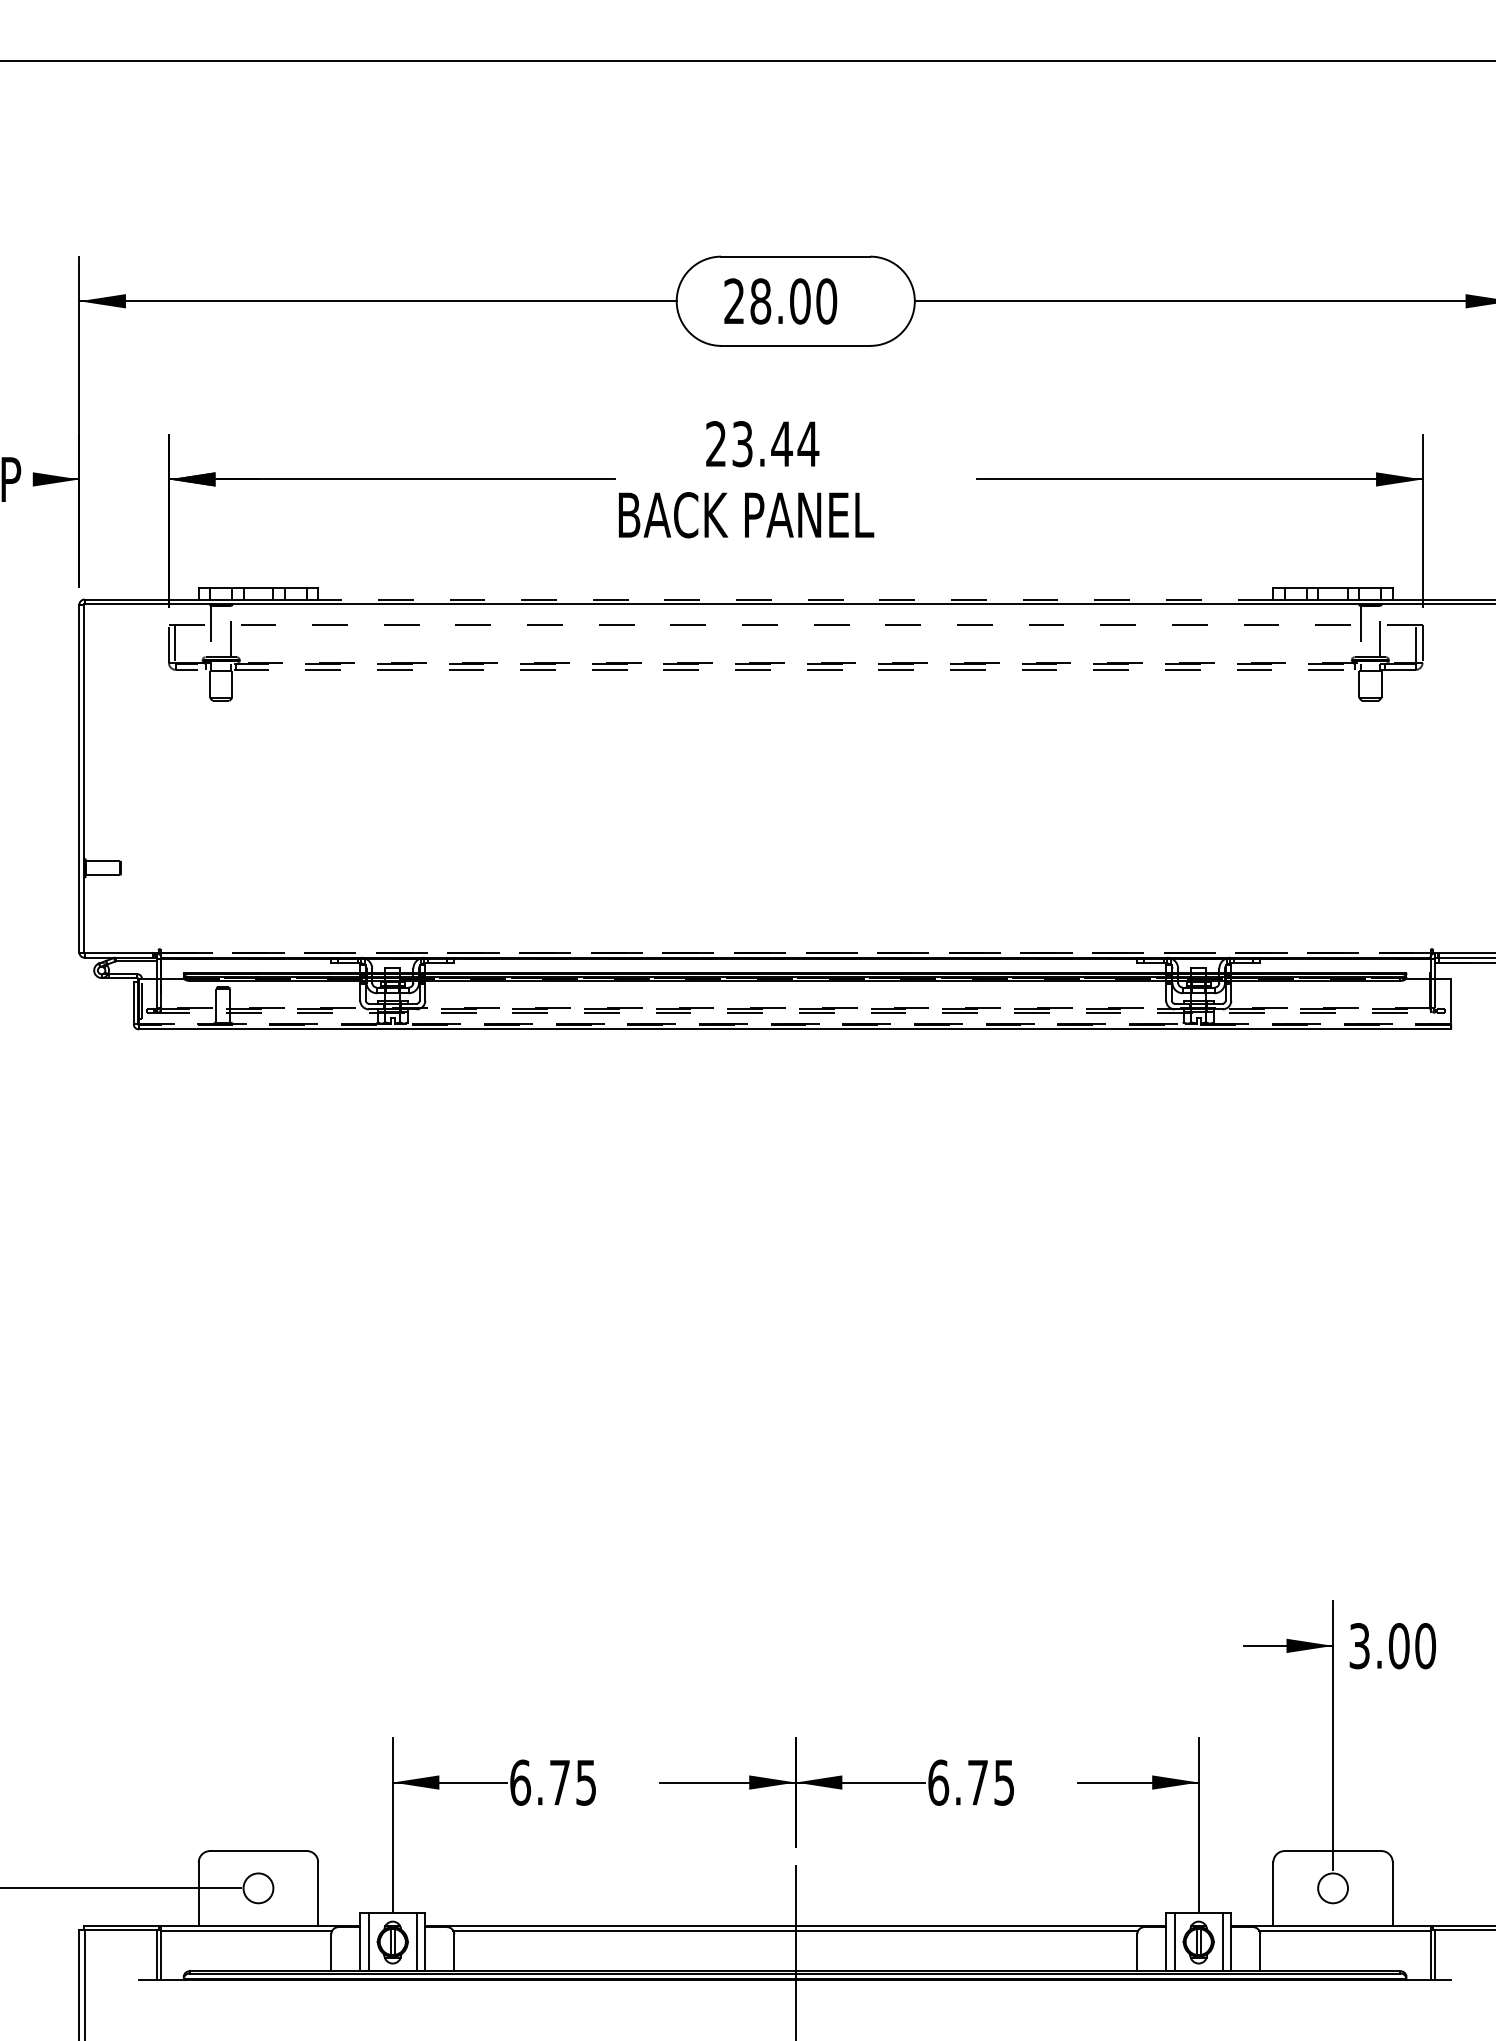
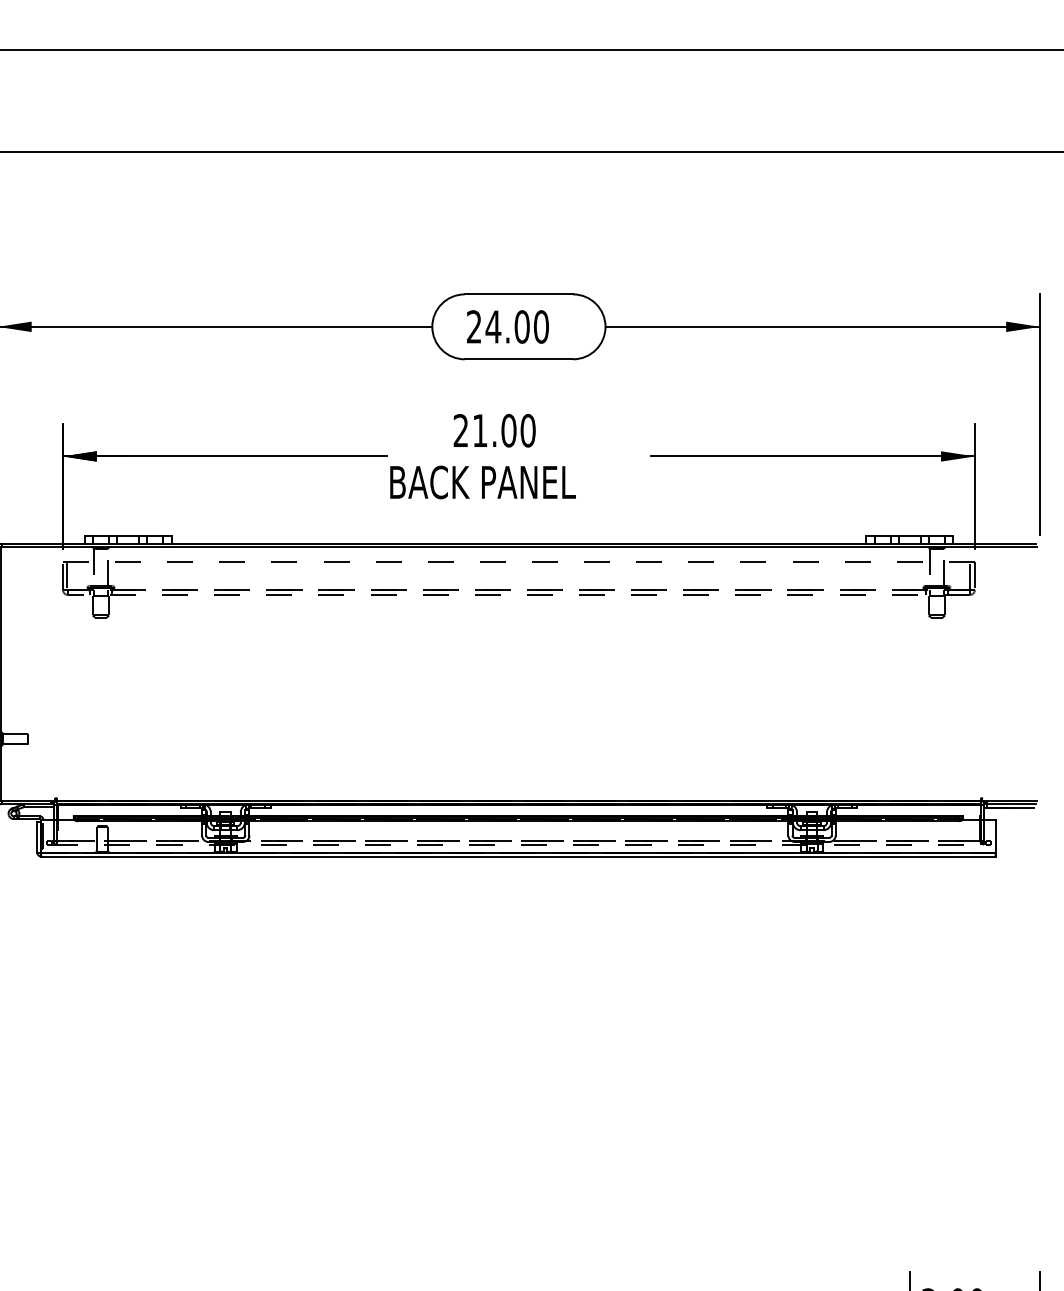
text: (760, 301) -> (493, 327), 28.00 -> 24.00
text: (775, 444) -> (504, 431), 23.44 -> 21.00
line: (795, 599) -> (518, 543), dashed -> solid
line: (796, 952) -> (519, 800), dashed -> solid
line: (794, 1024) -> (517, 852), dashed -> solid

